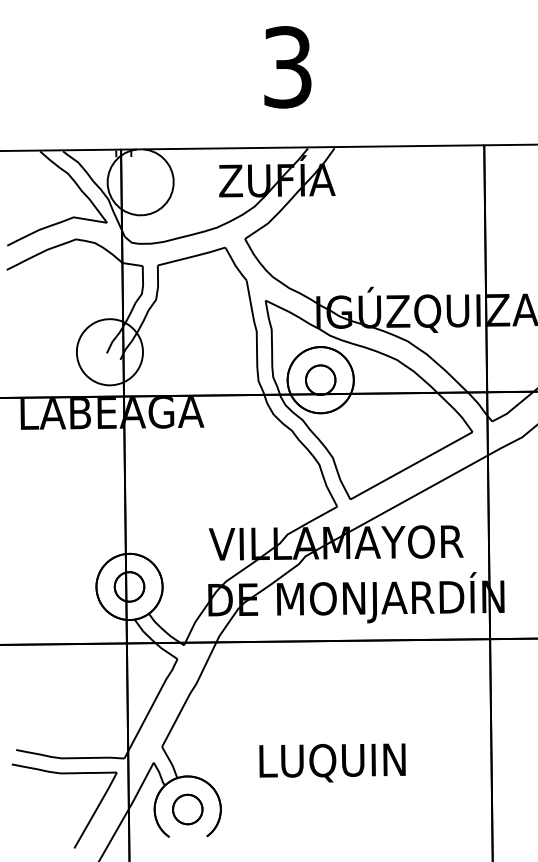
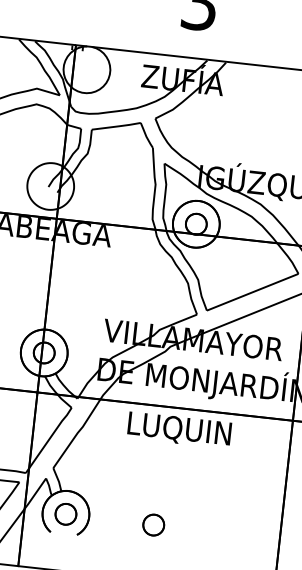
text: (332, 762) -> (179, 429), moved
part: (312, 809) -> (153, 525), added

